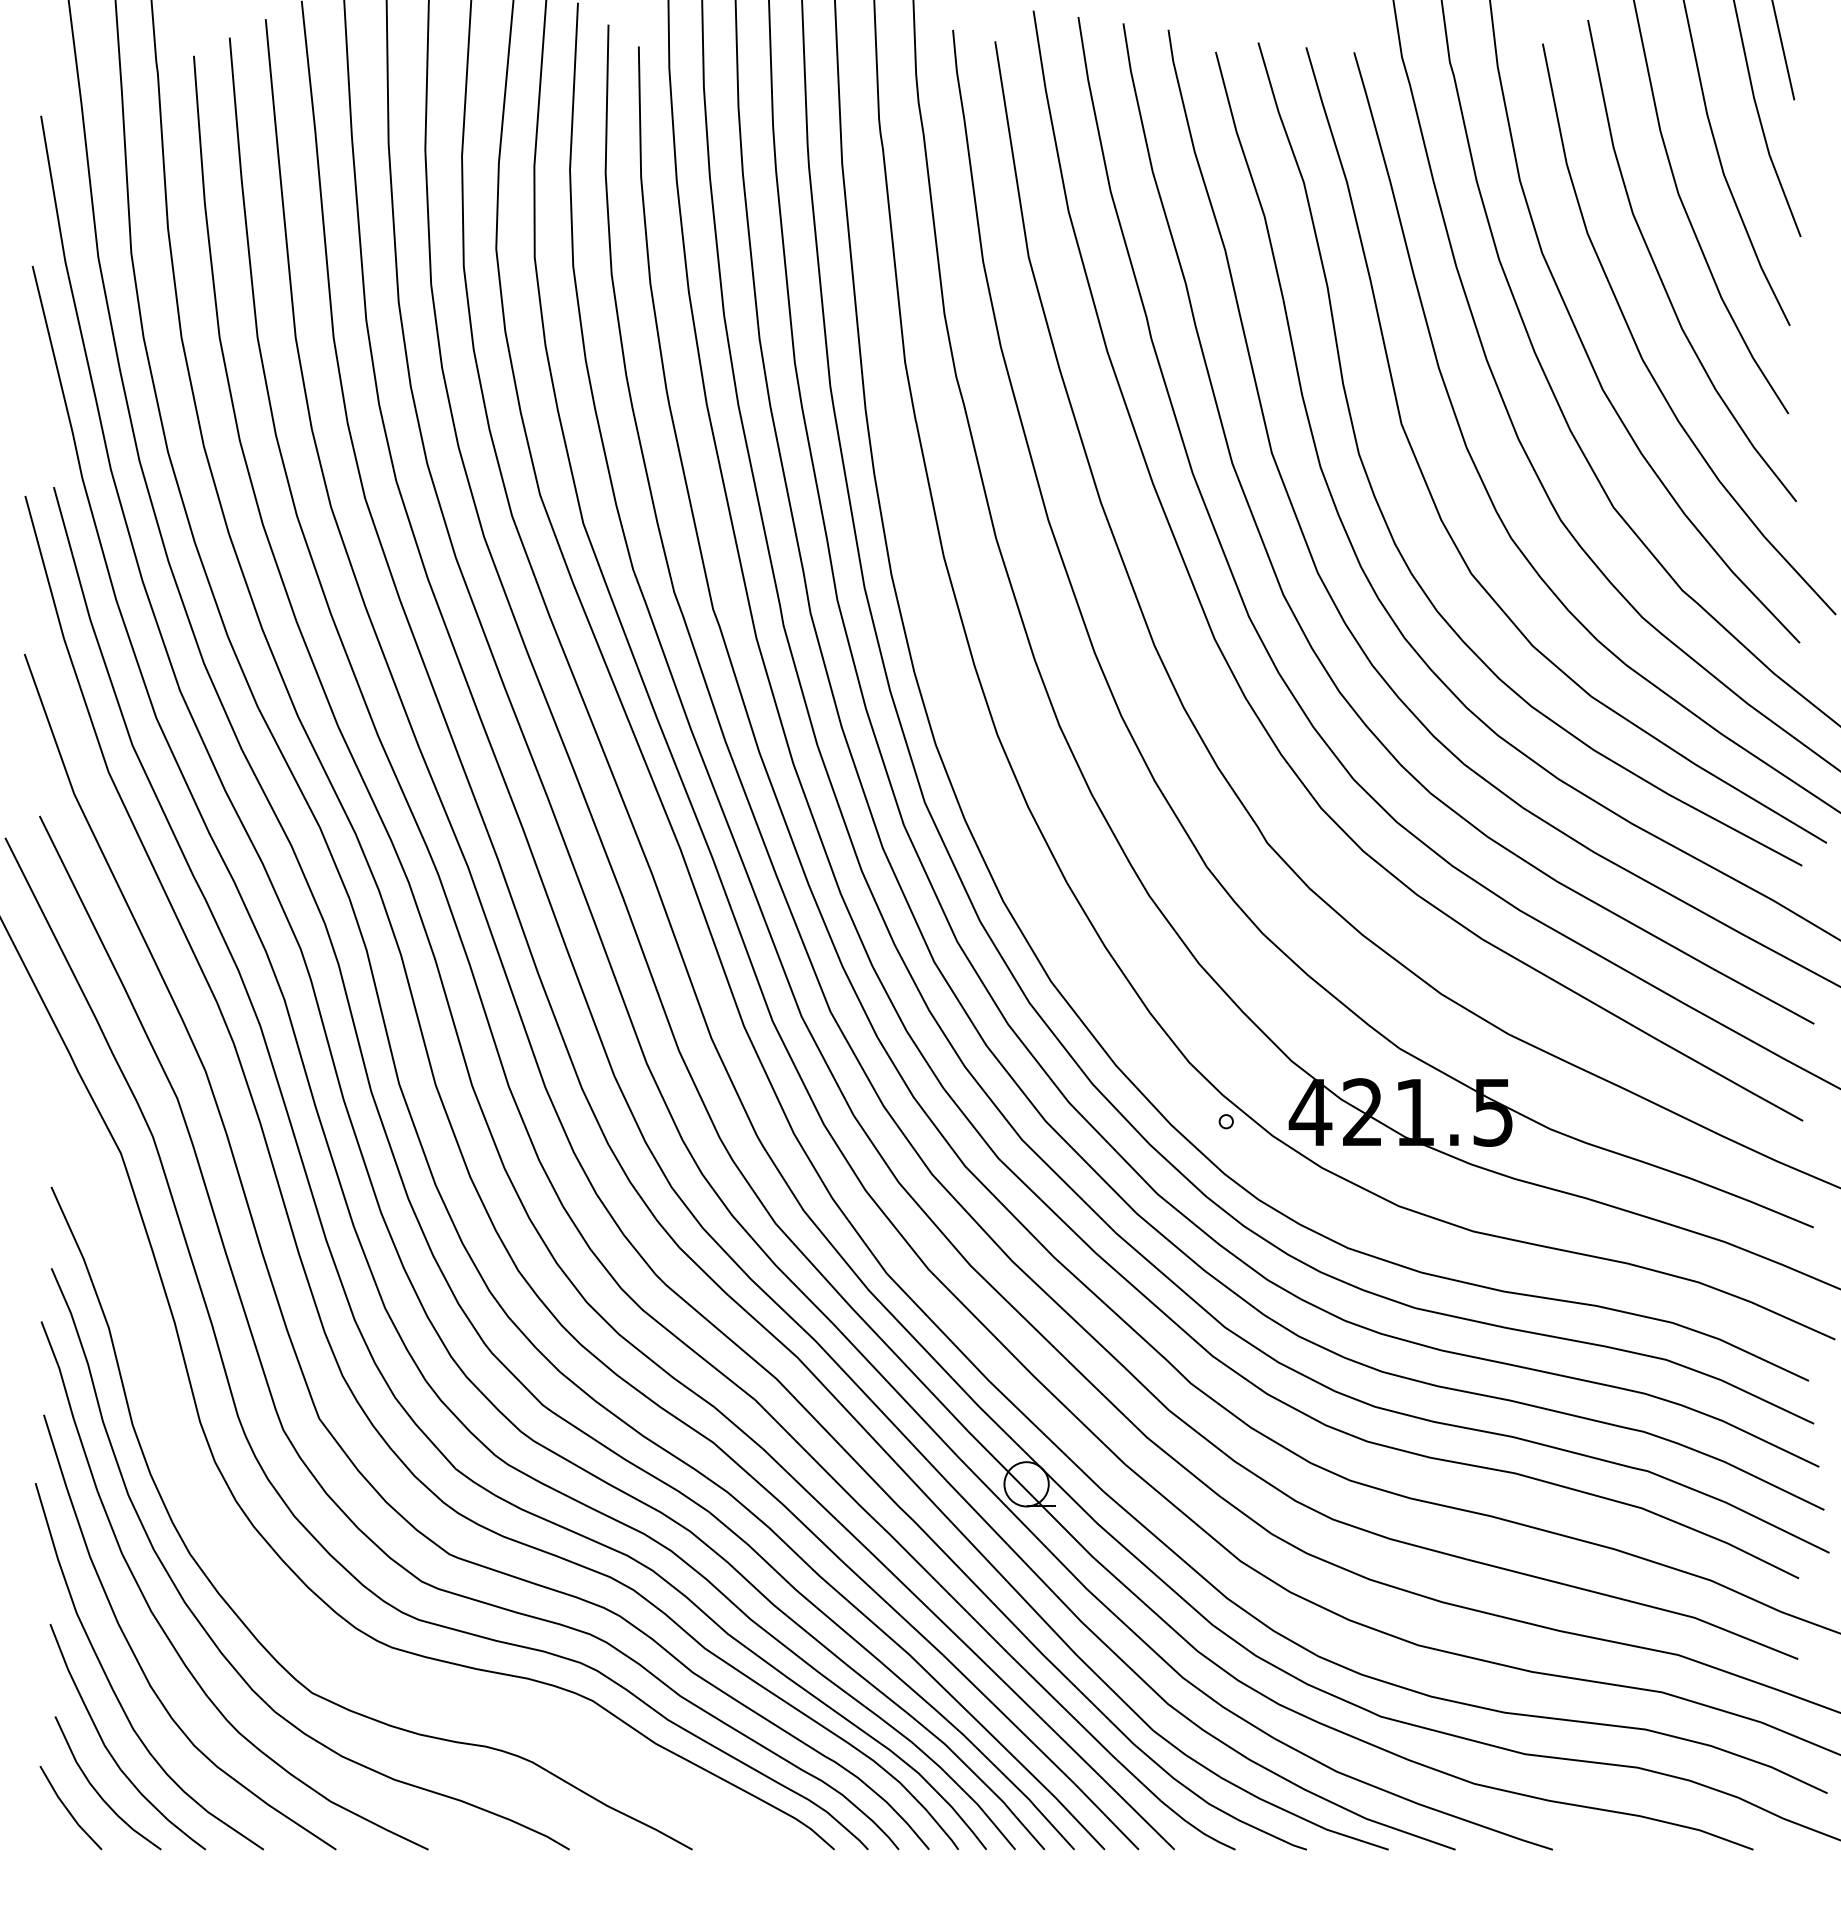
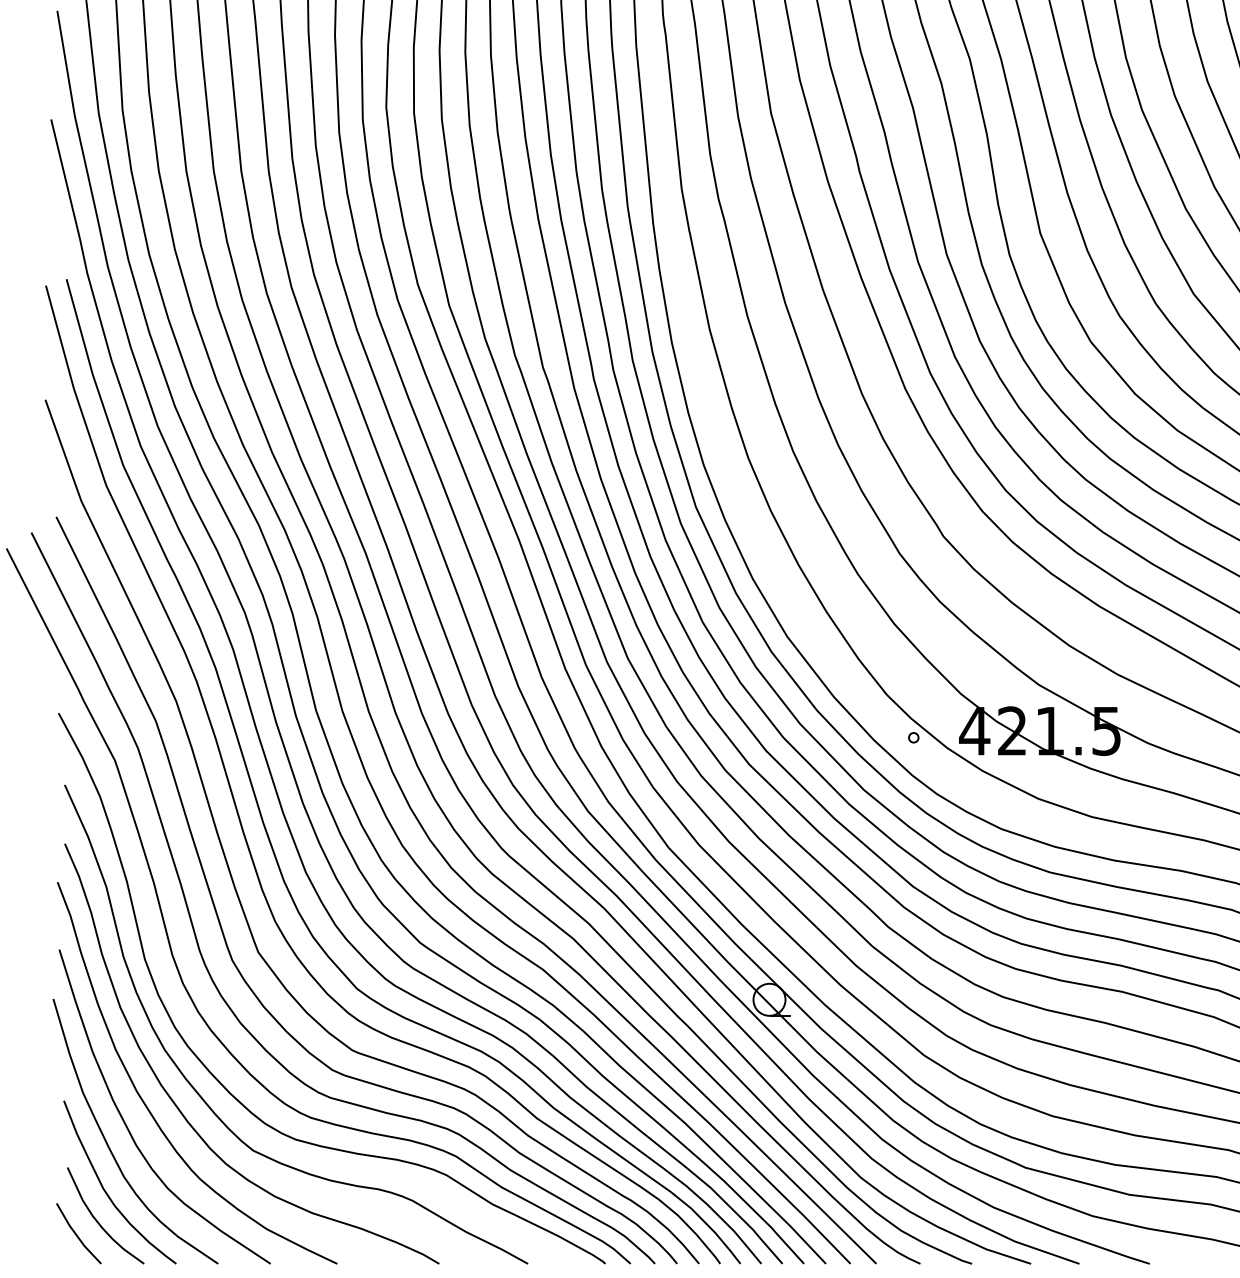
curve: (278, 1610) -> (228, 1090), added

